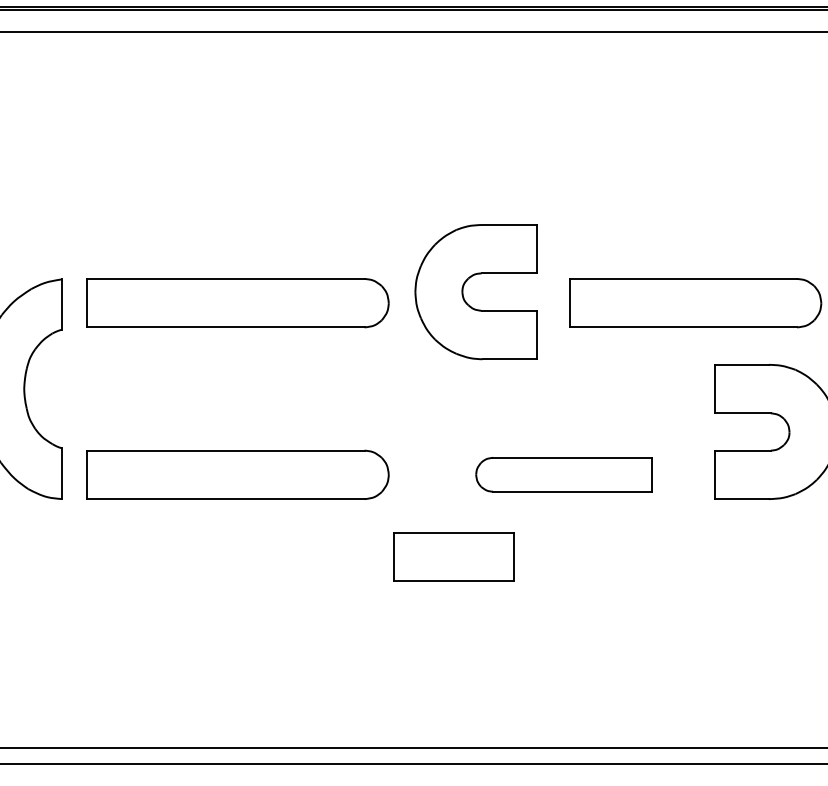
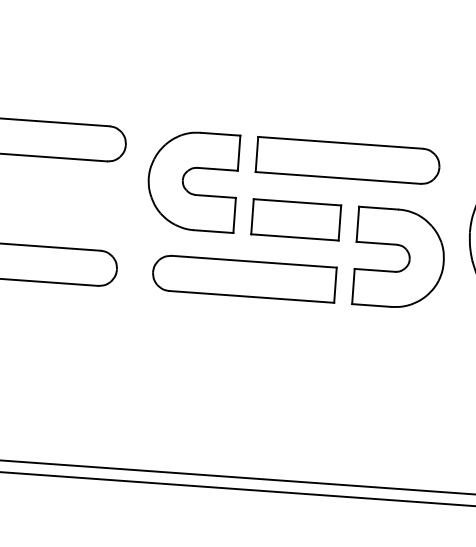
part: (463, 292) -> (183, 180), moved
part: (563, 474) -> (243, 278), size x1.43
part: (453, 556) -> (295, 219), moved

